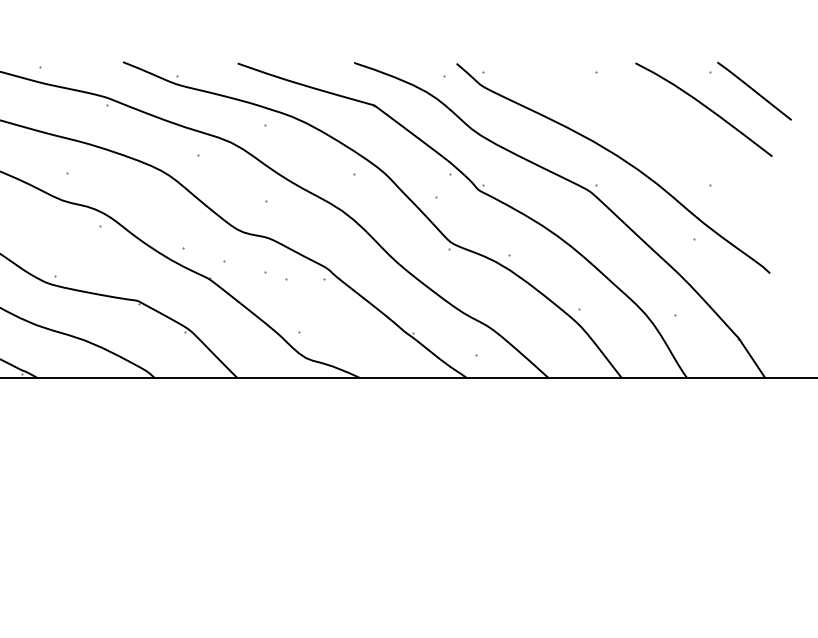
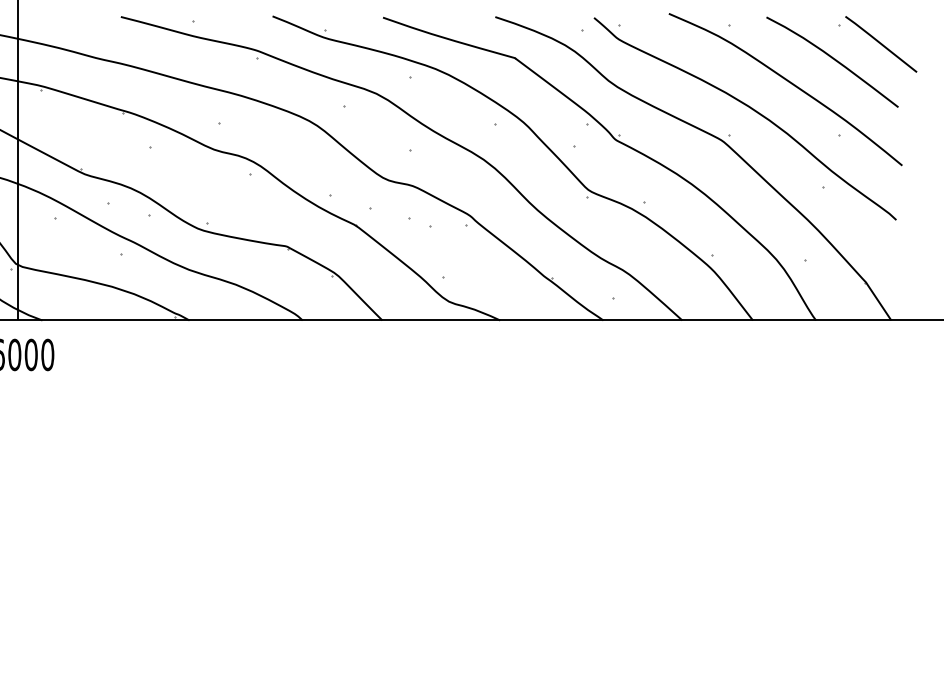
curve: (658, 130) -> (788, 82), added

